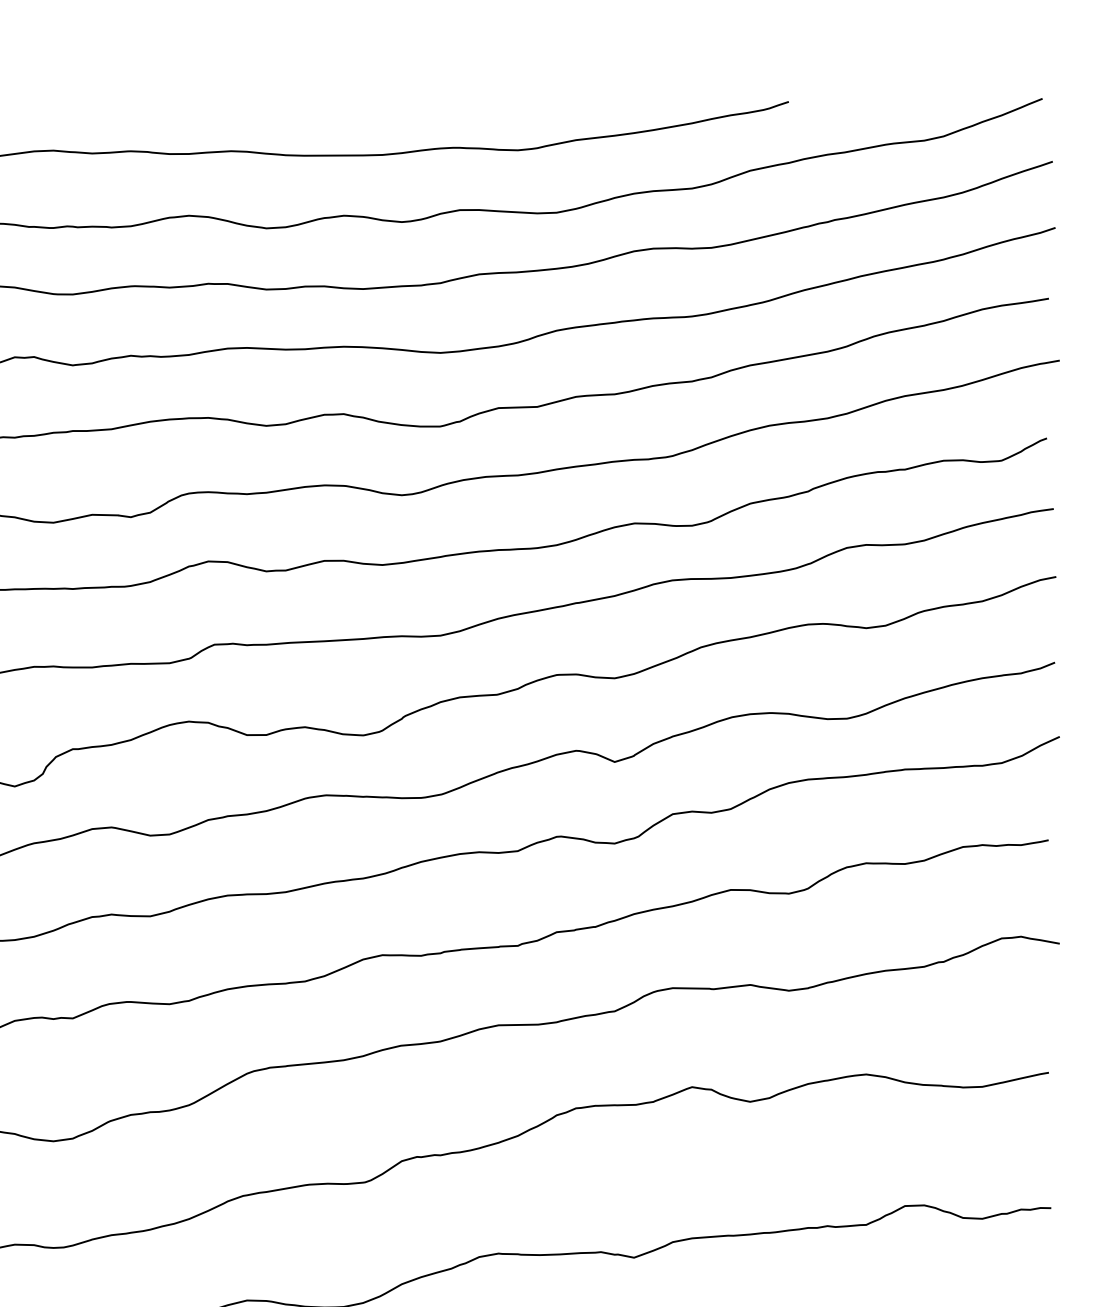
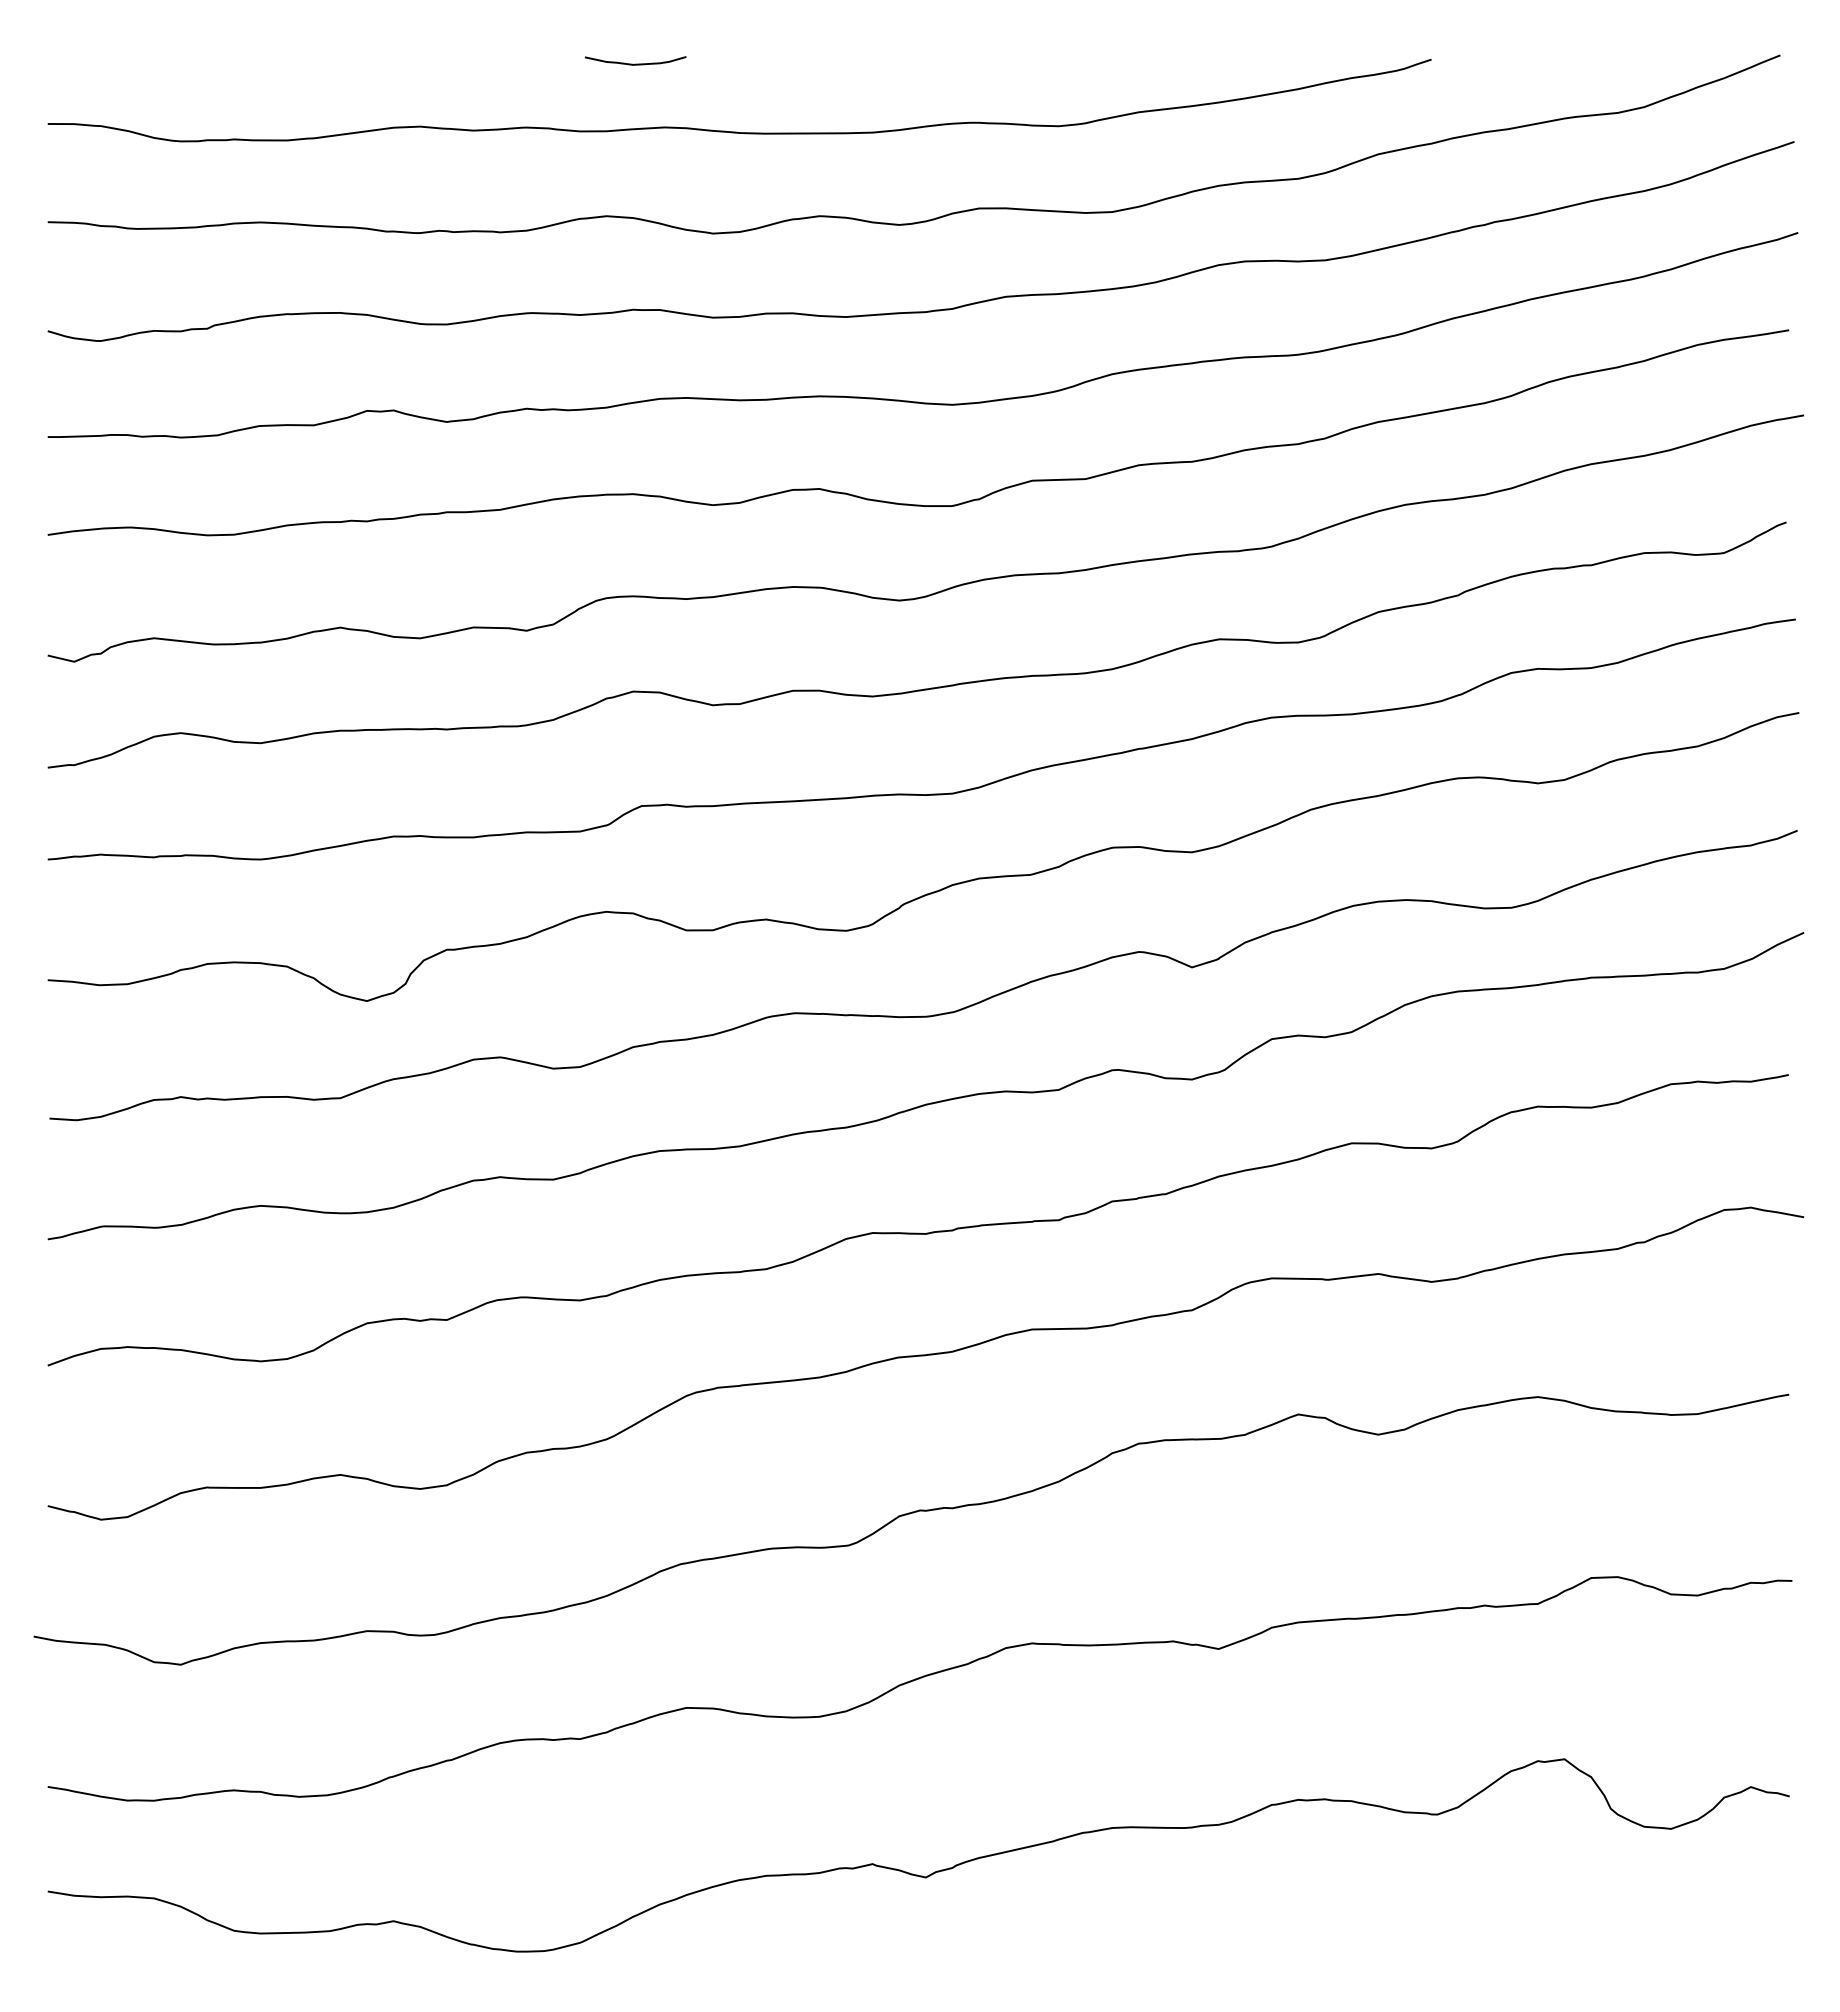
curve: (210, 104) -> (635, 63), added

